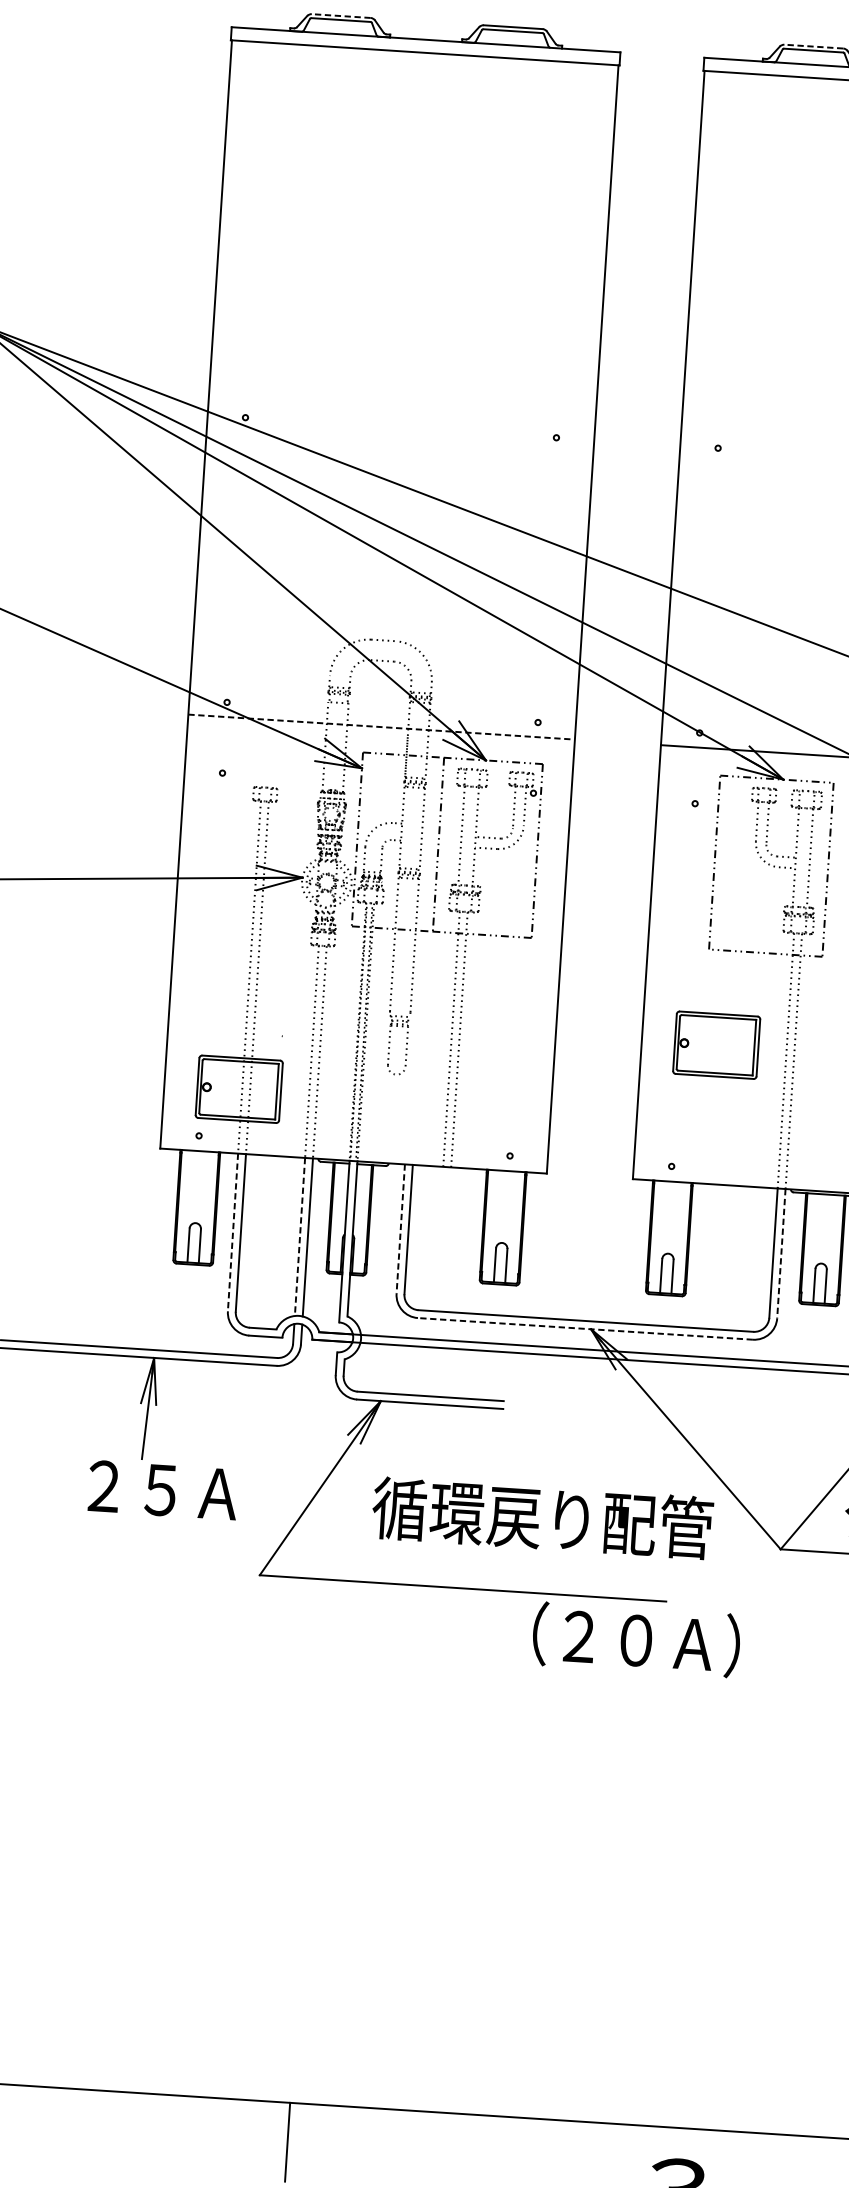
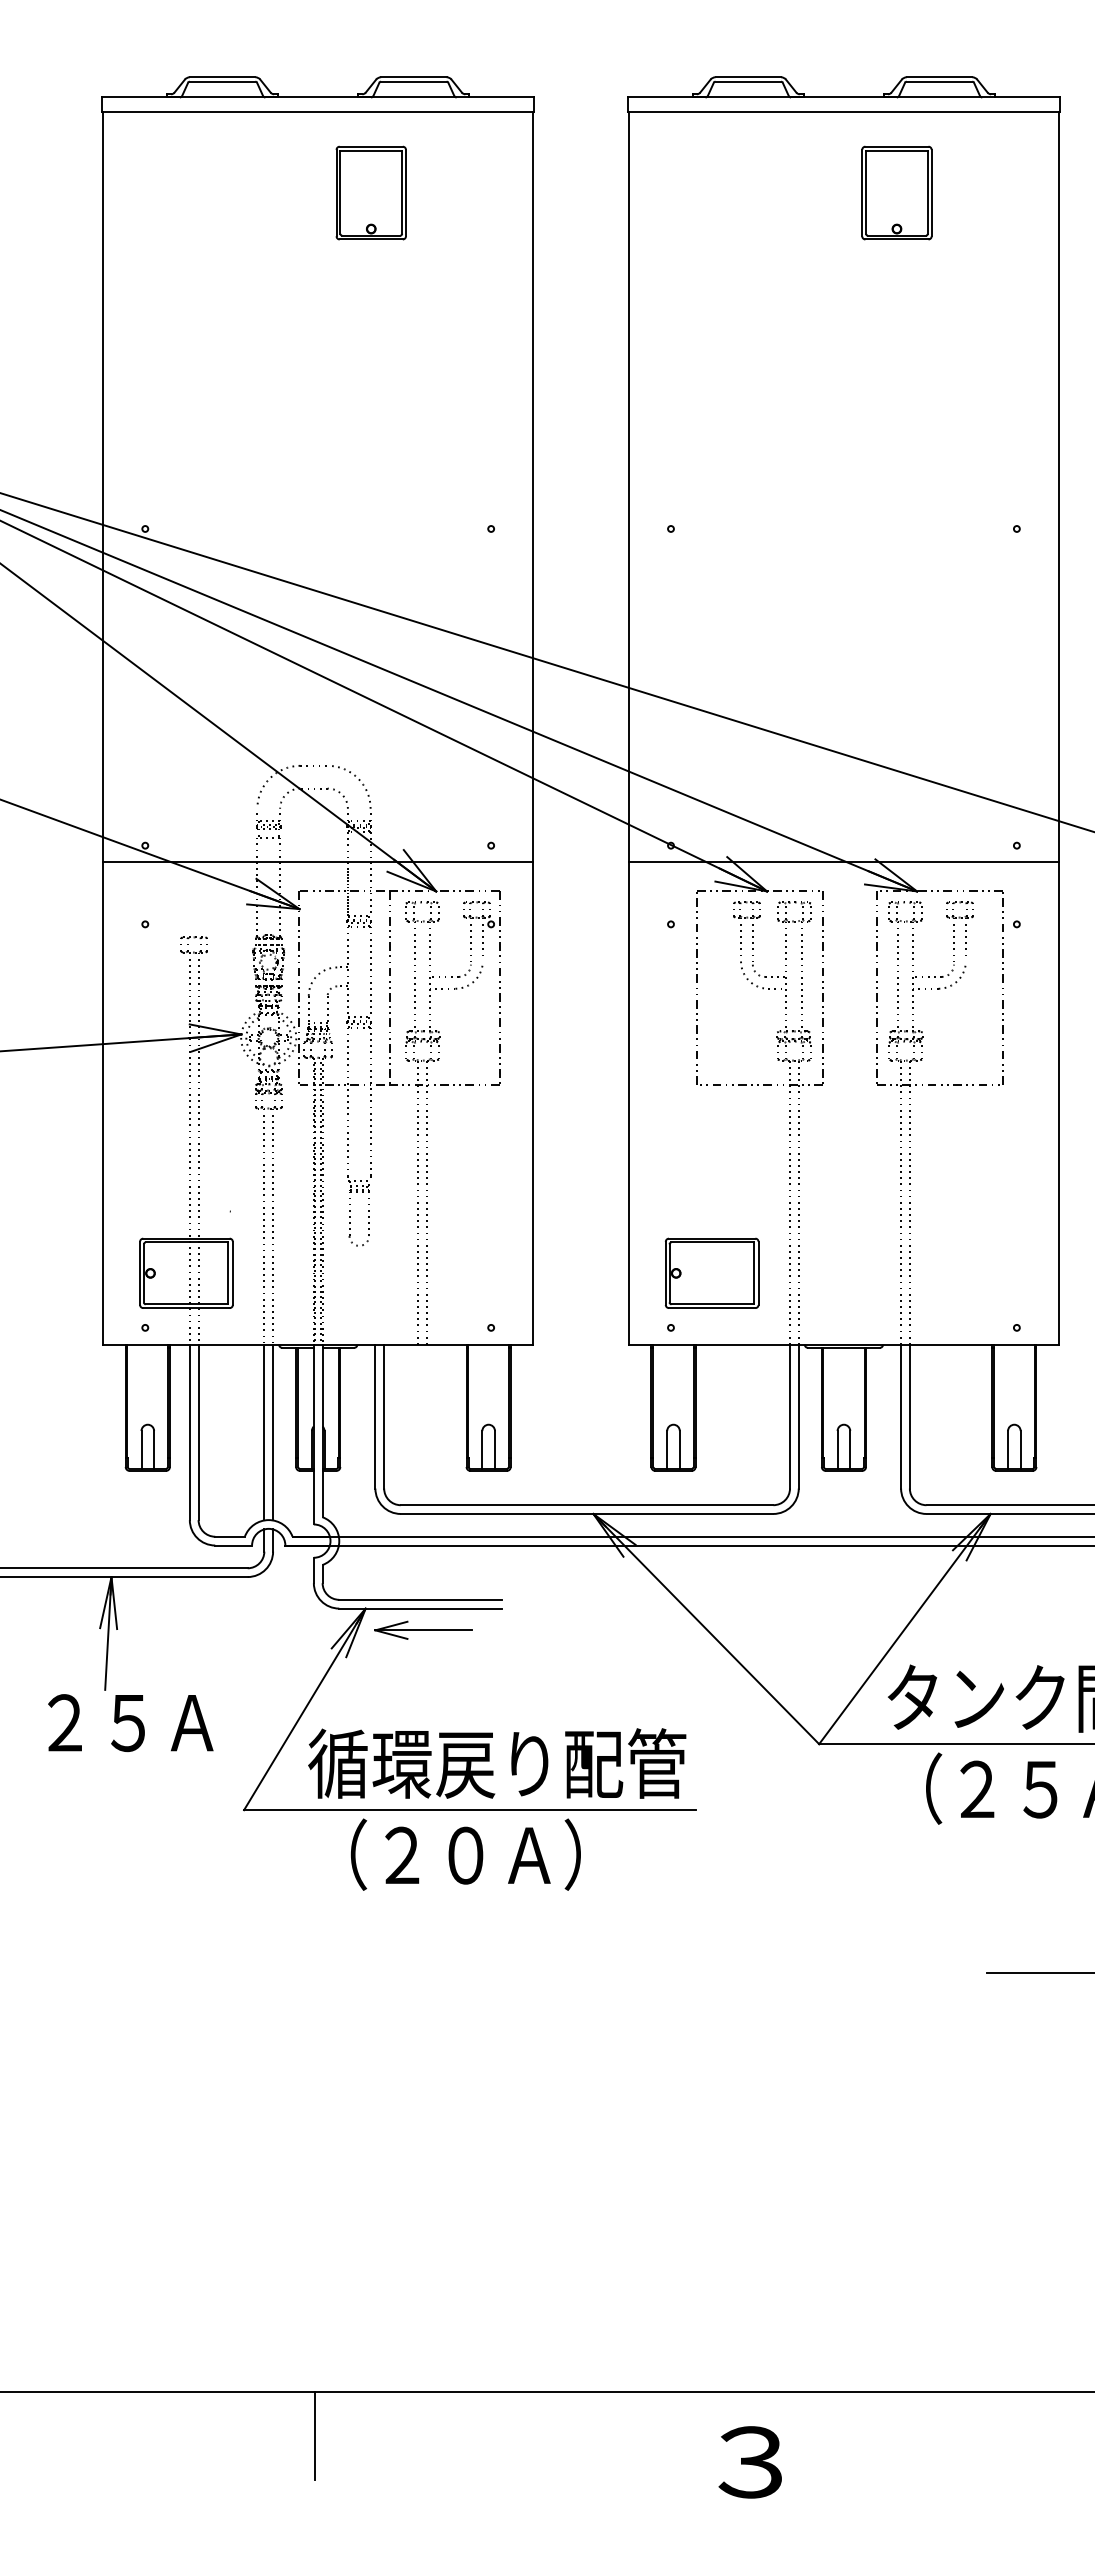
line: (341, 16) -> (222, 77), dashed -> solid
line: (814, 46) -> (748, 77), dashed -> solid
part: (467, 128) -> (370, 192), added
line: (381, 726) -> (318, 861), dashed -> solid
part: (716, 1044) -> (711, 1272), moved
line: (400, 1228) -> (375, 1416), dashed -> solid
line: (232, 1232) -> (189, 1432), dashed -> solid
line: (300, 1236) -> (264, 1432), dashed -> solid
line: (781, 1253) -> (798, 1416), dashed -> solid
line: (584, 1328) -> (586, 1513), dashed -> solid
part: (431, 1423) -> (423, 1629), added
text: (542, 1518) -> (497, 1763), moved
text: (636, 1639) -> (465, 1854), moved

